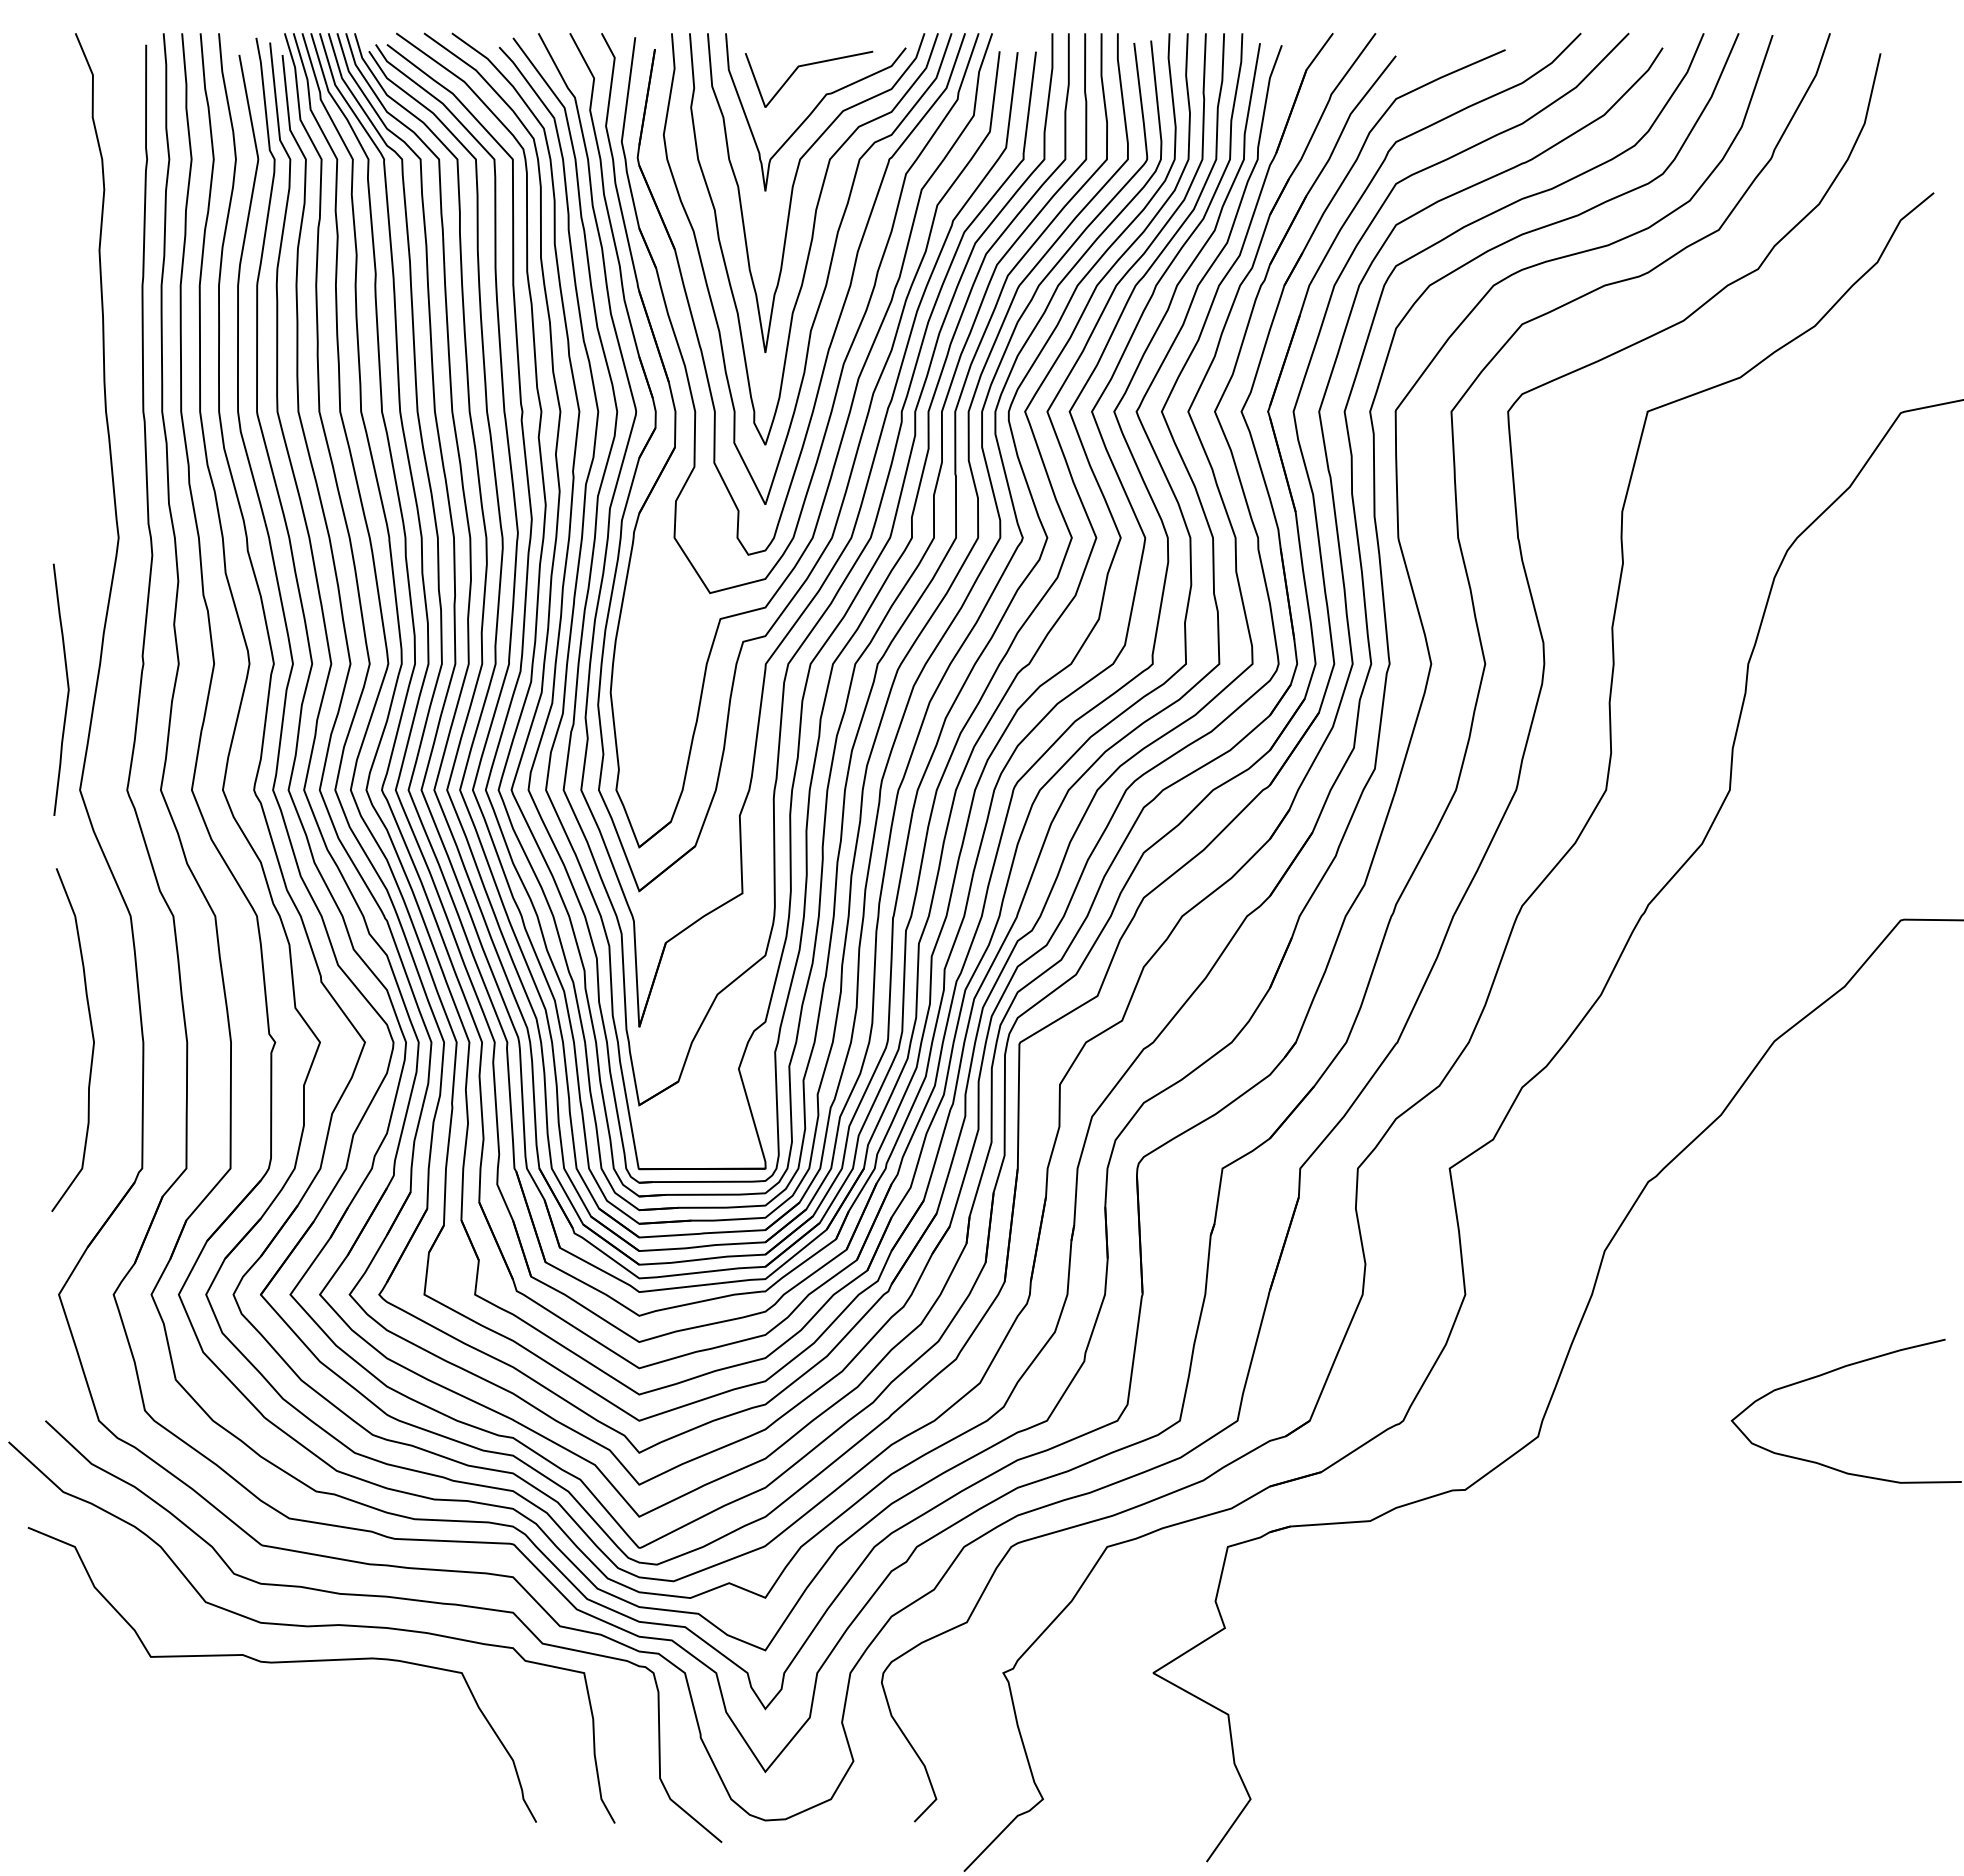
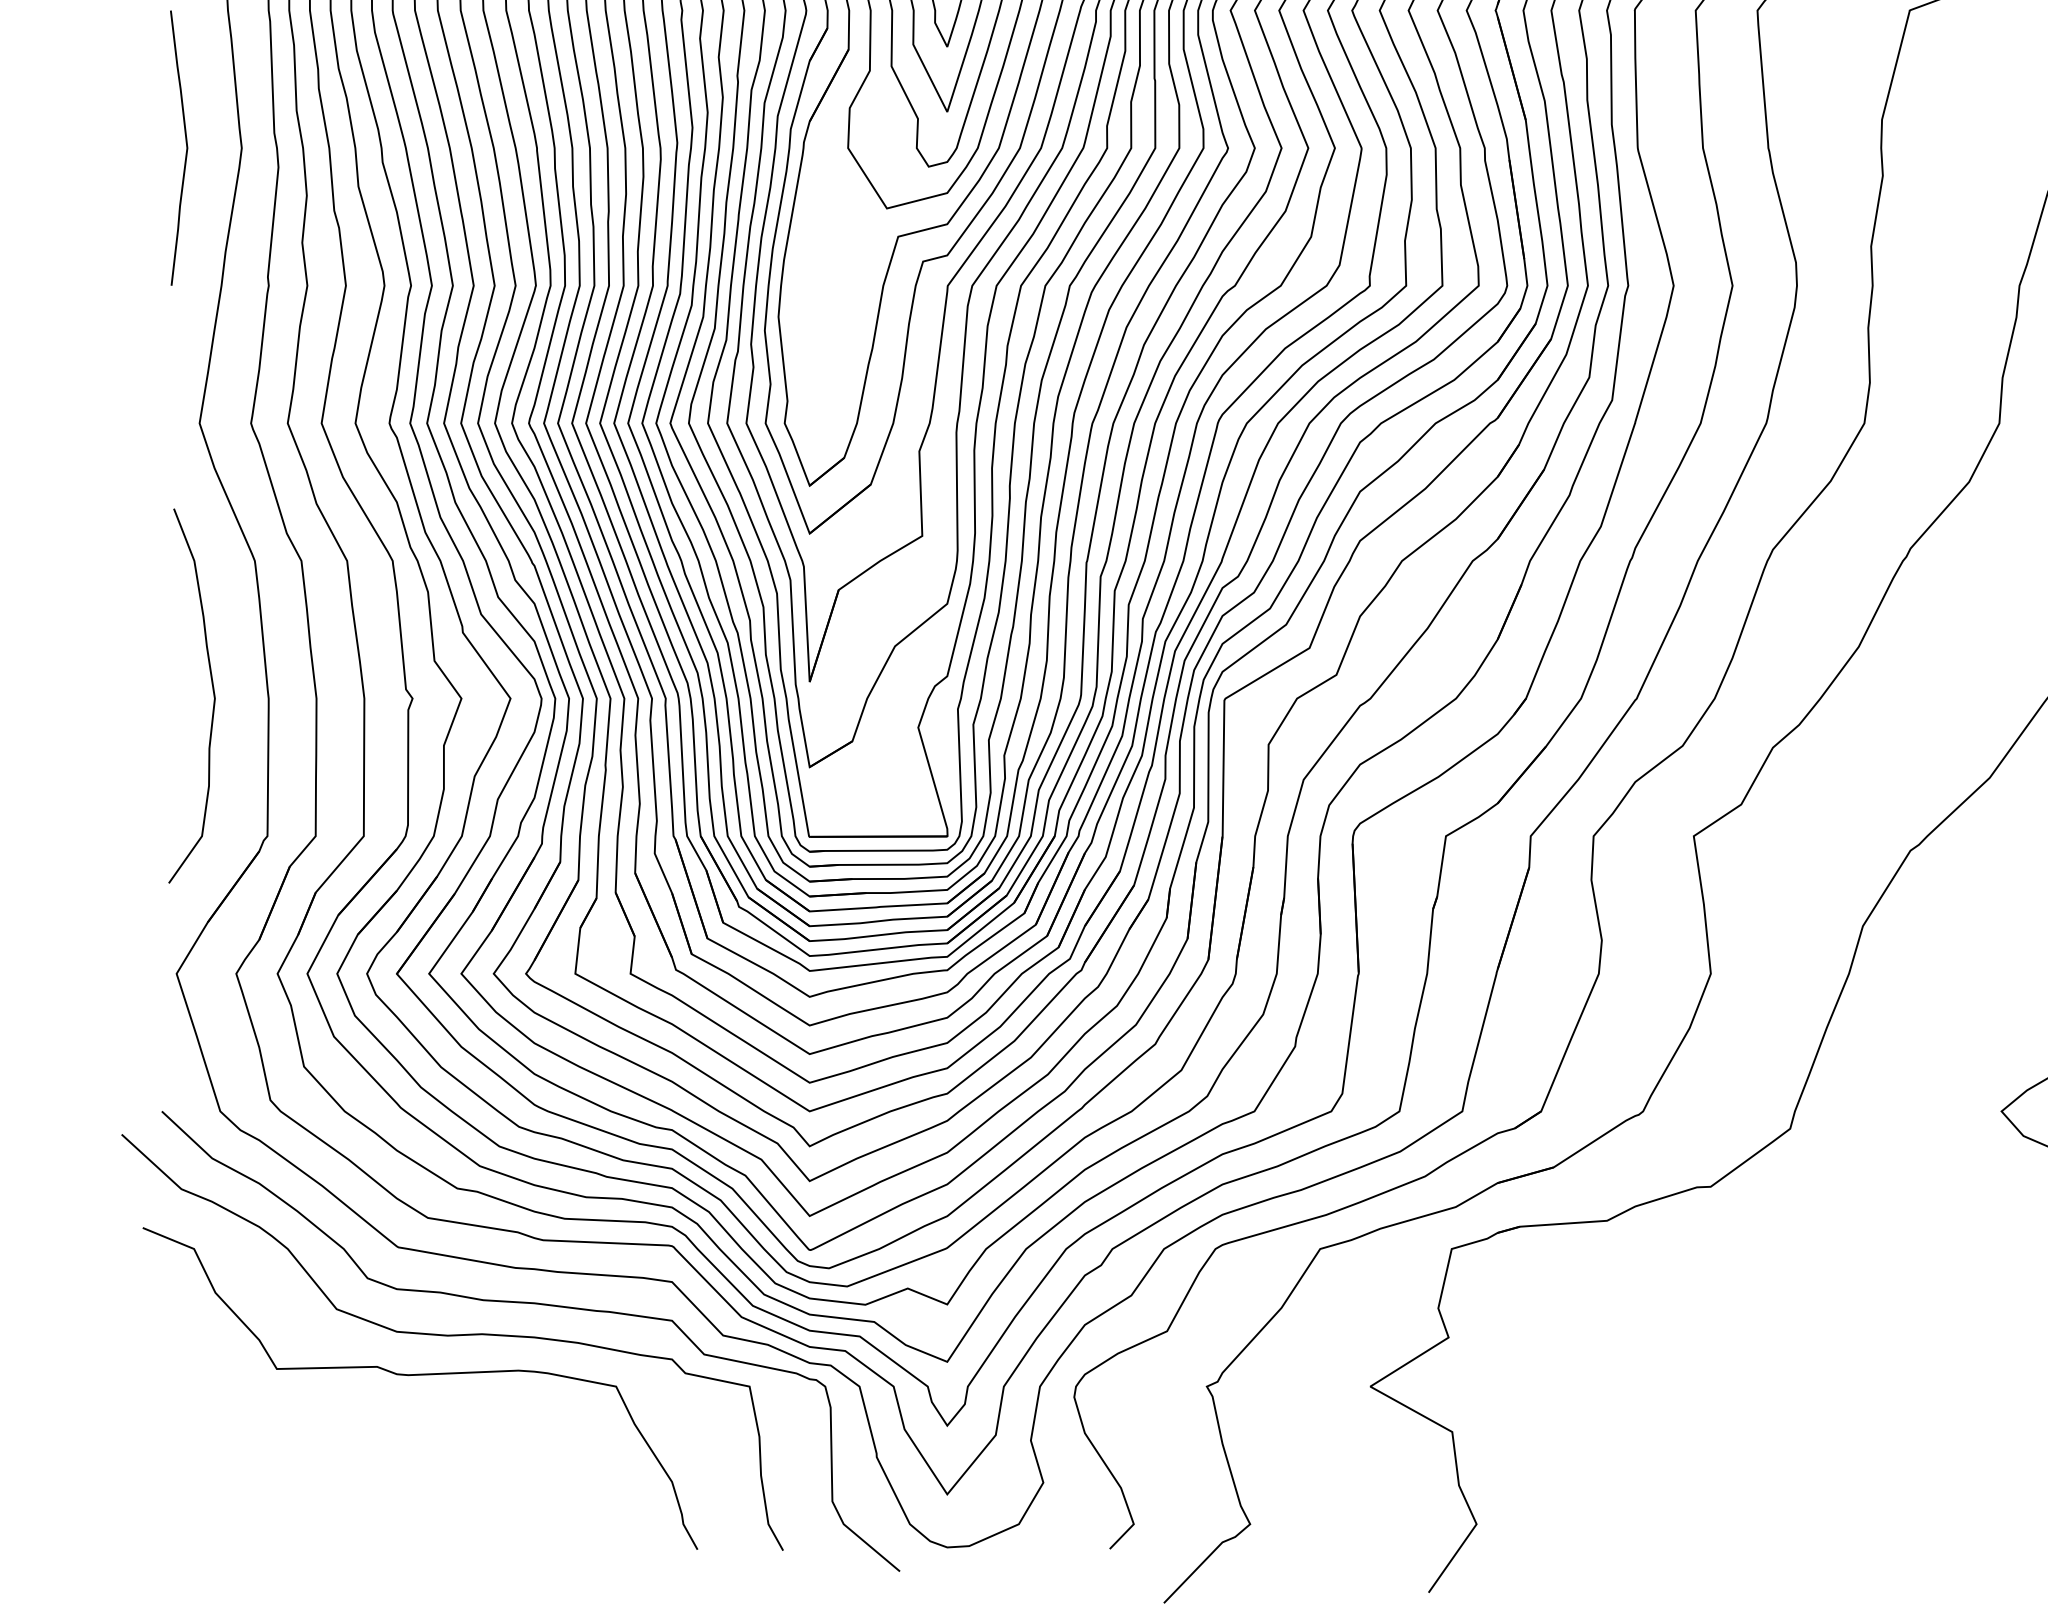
curve: (67, 689) -> (185, 147), moved

